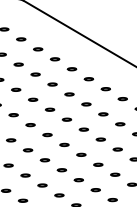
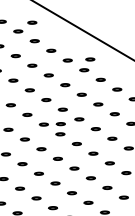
part: (35, 30) -> (32, 22), added
part: (95, 68) -> (90, 59), added
part: (64, 134) -> (60, 124), added

